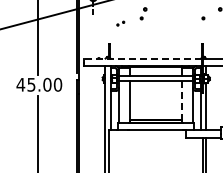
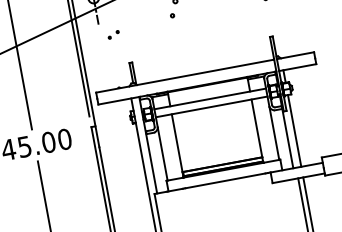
part: (120, 23) -> (113, 34), moved
line: (142, 58) -> (184, 76), dashed -> solid
line: (182, 101) -> (257, 129), dashed -> solid

